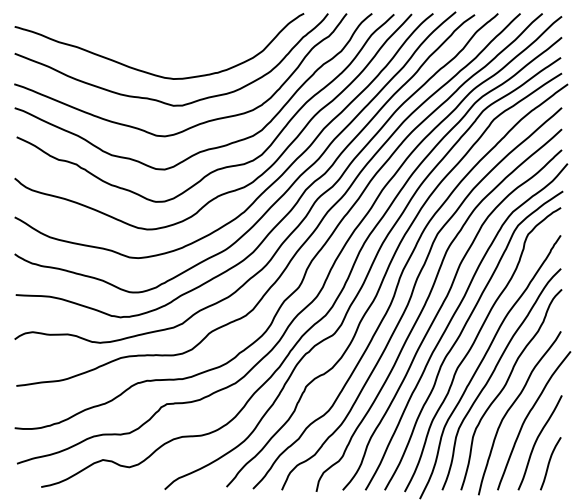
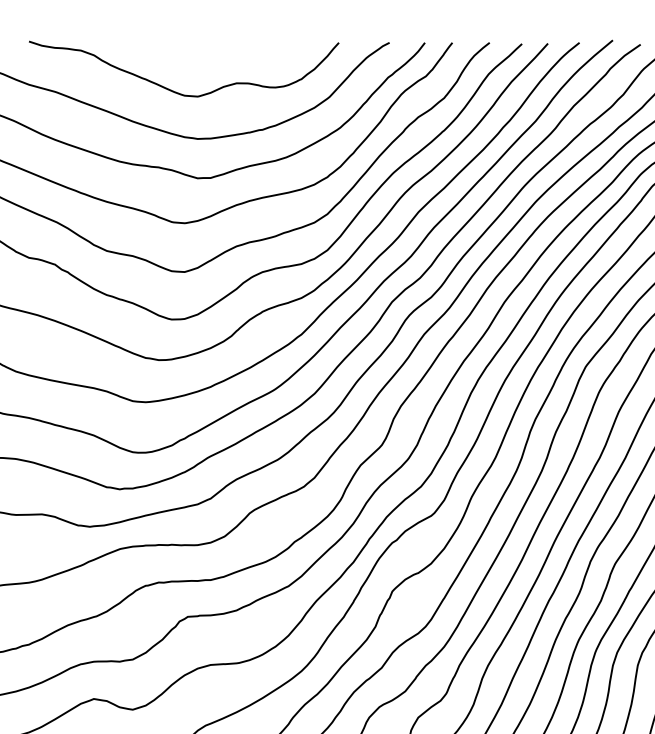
curve: (159, 46) -> (176, 91), added

